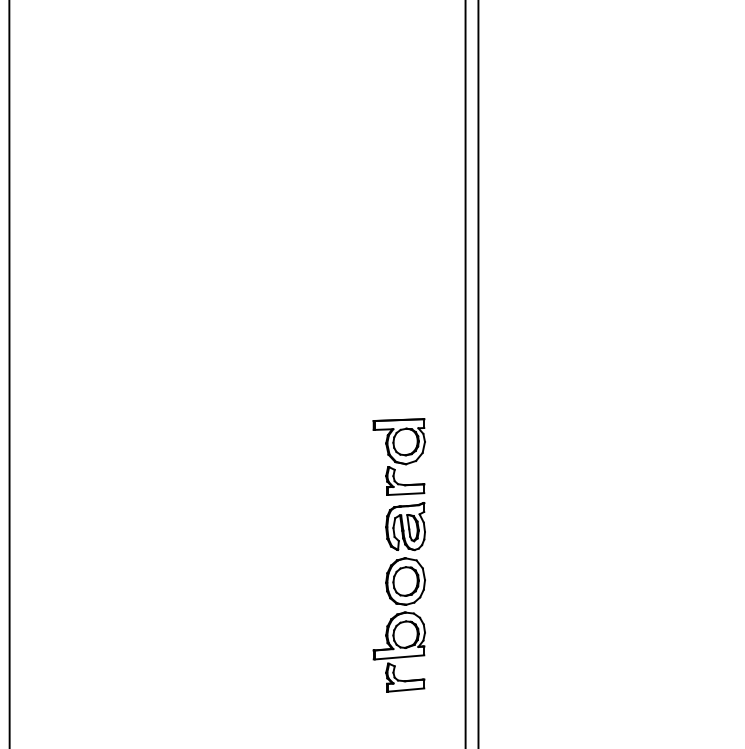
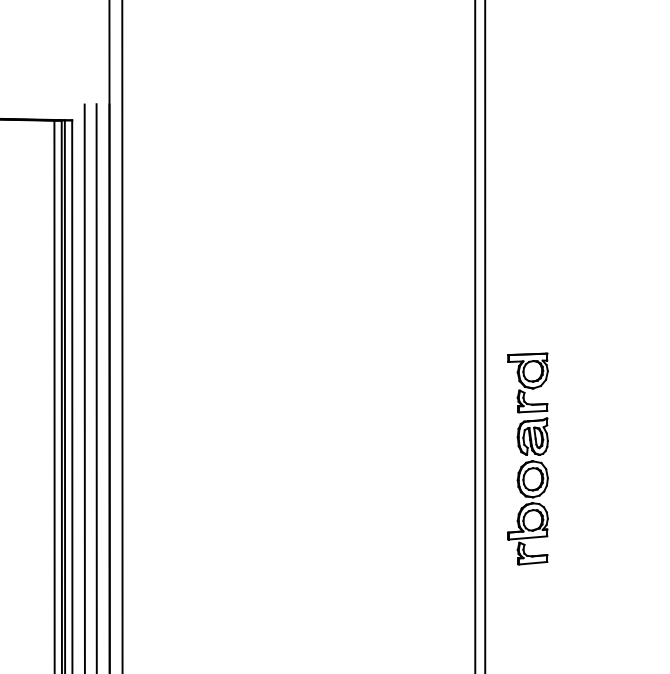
part: (398, 554) -> (527, 458), moved

